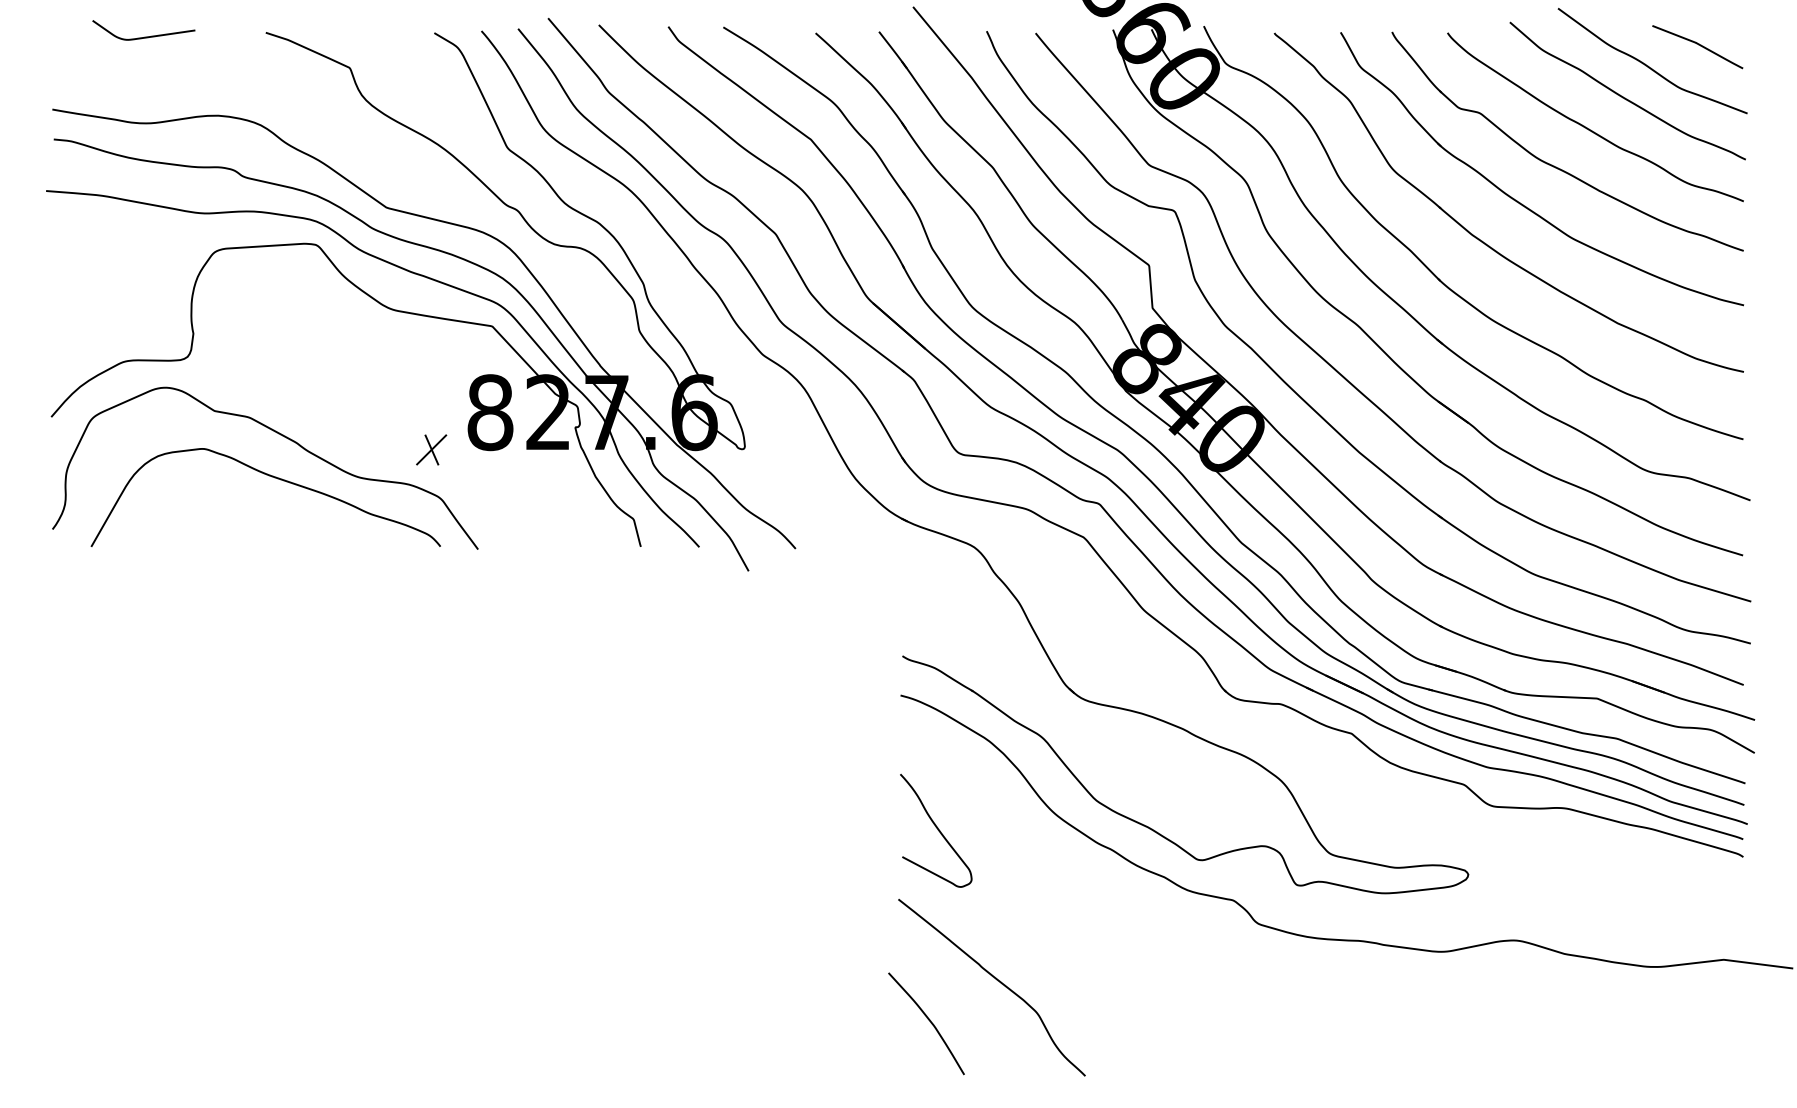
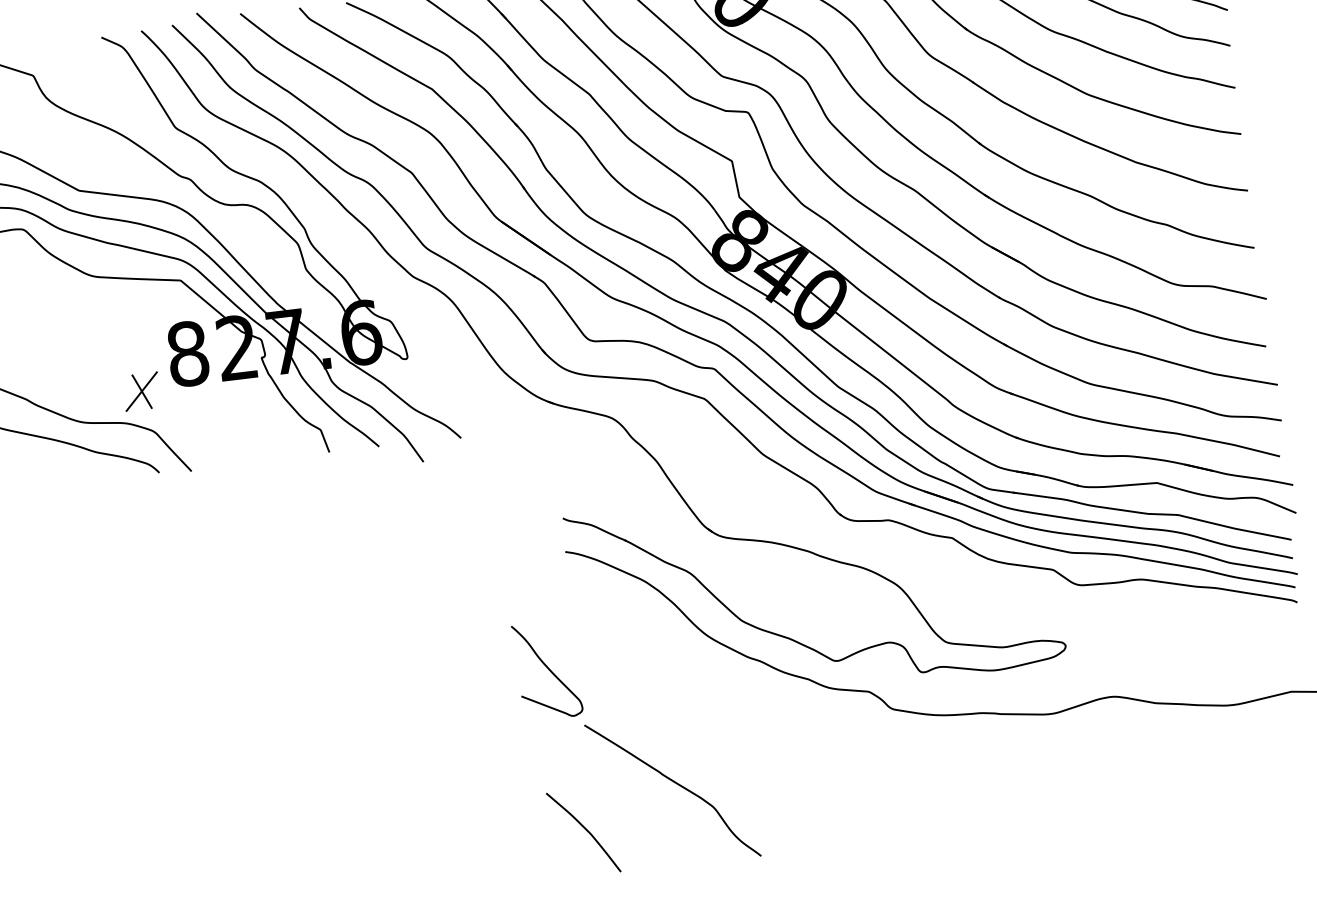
part: (431, 449) -> (141, 391), size x1.4
curve: (937, 830) -> (548, 670), moved
curve: (928, 1020) -> (585, 829), moved

